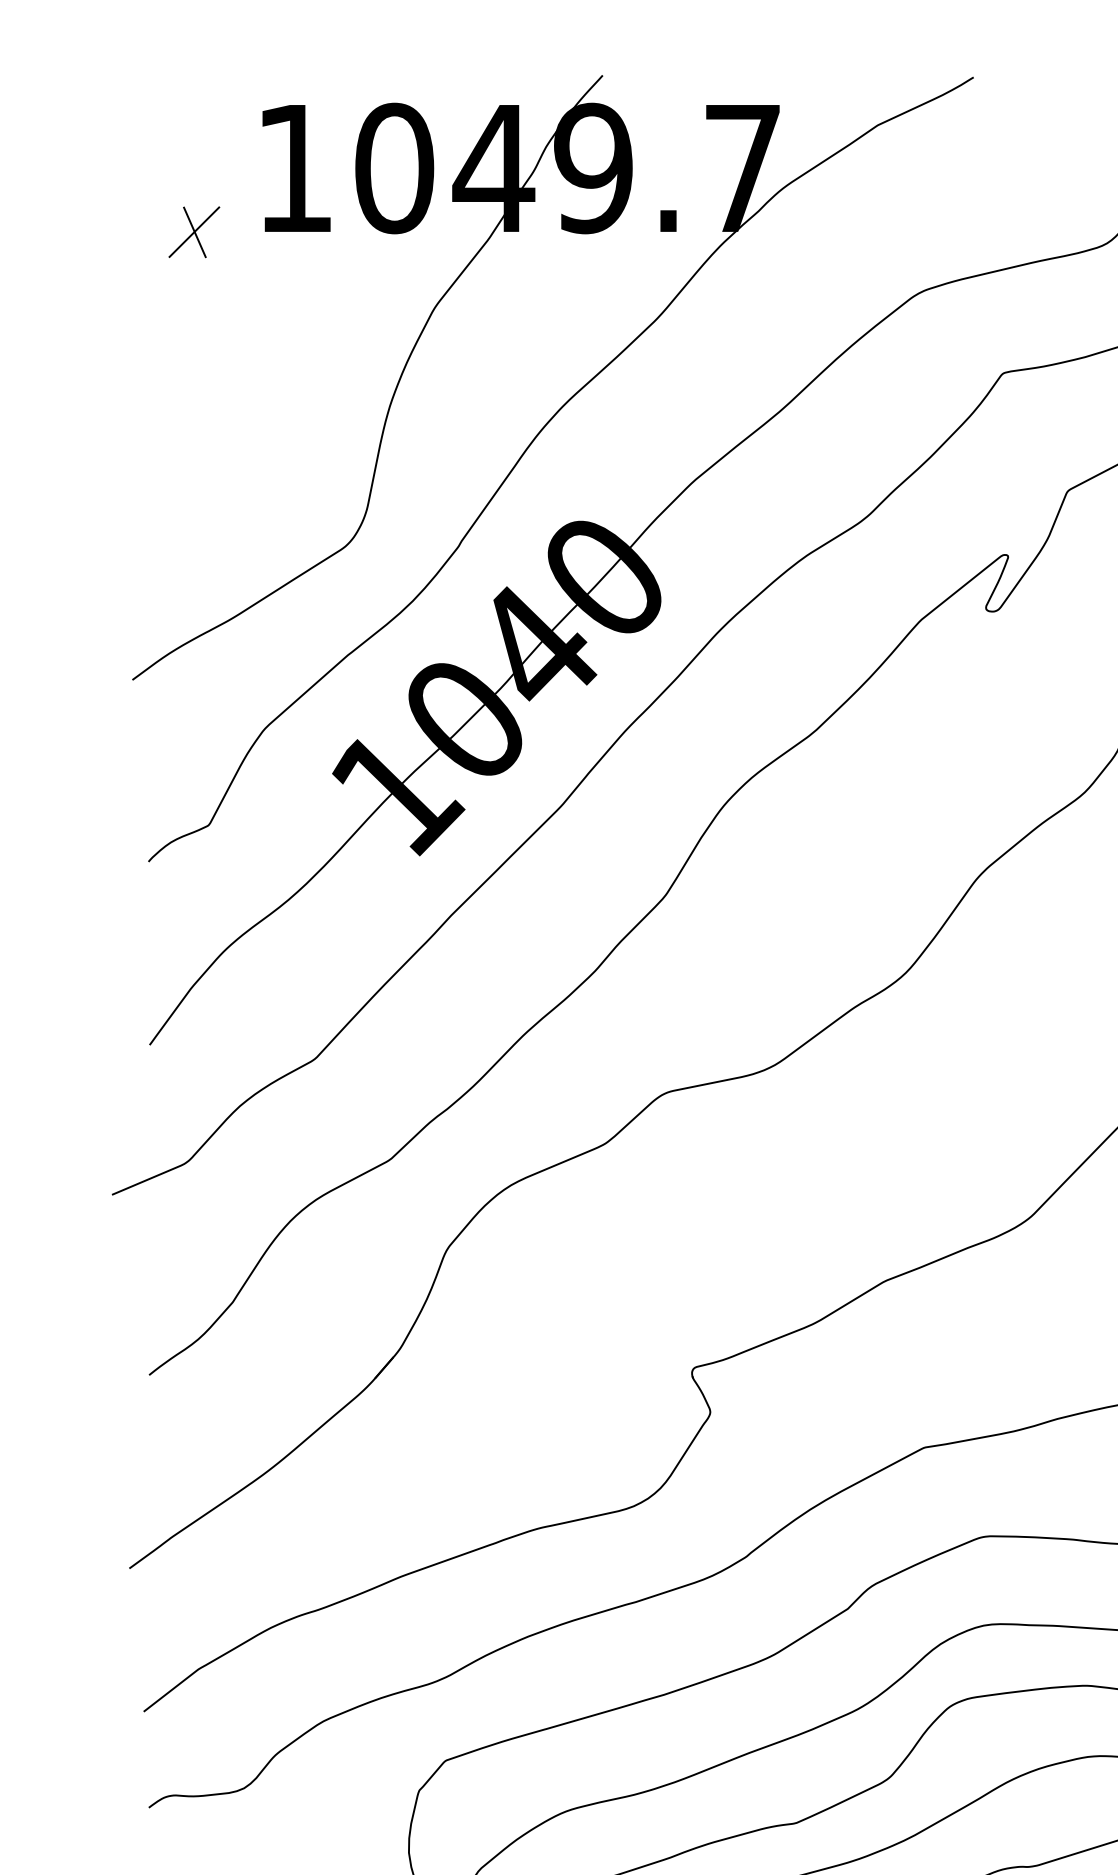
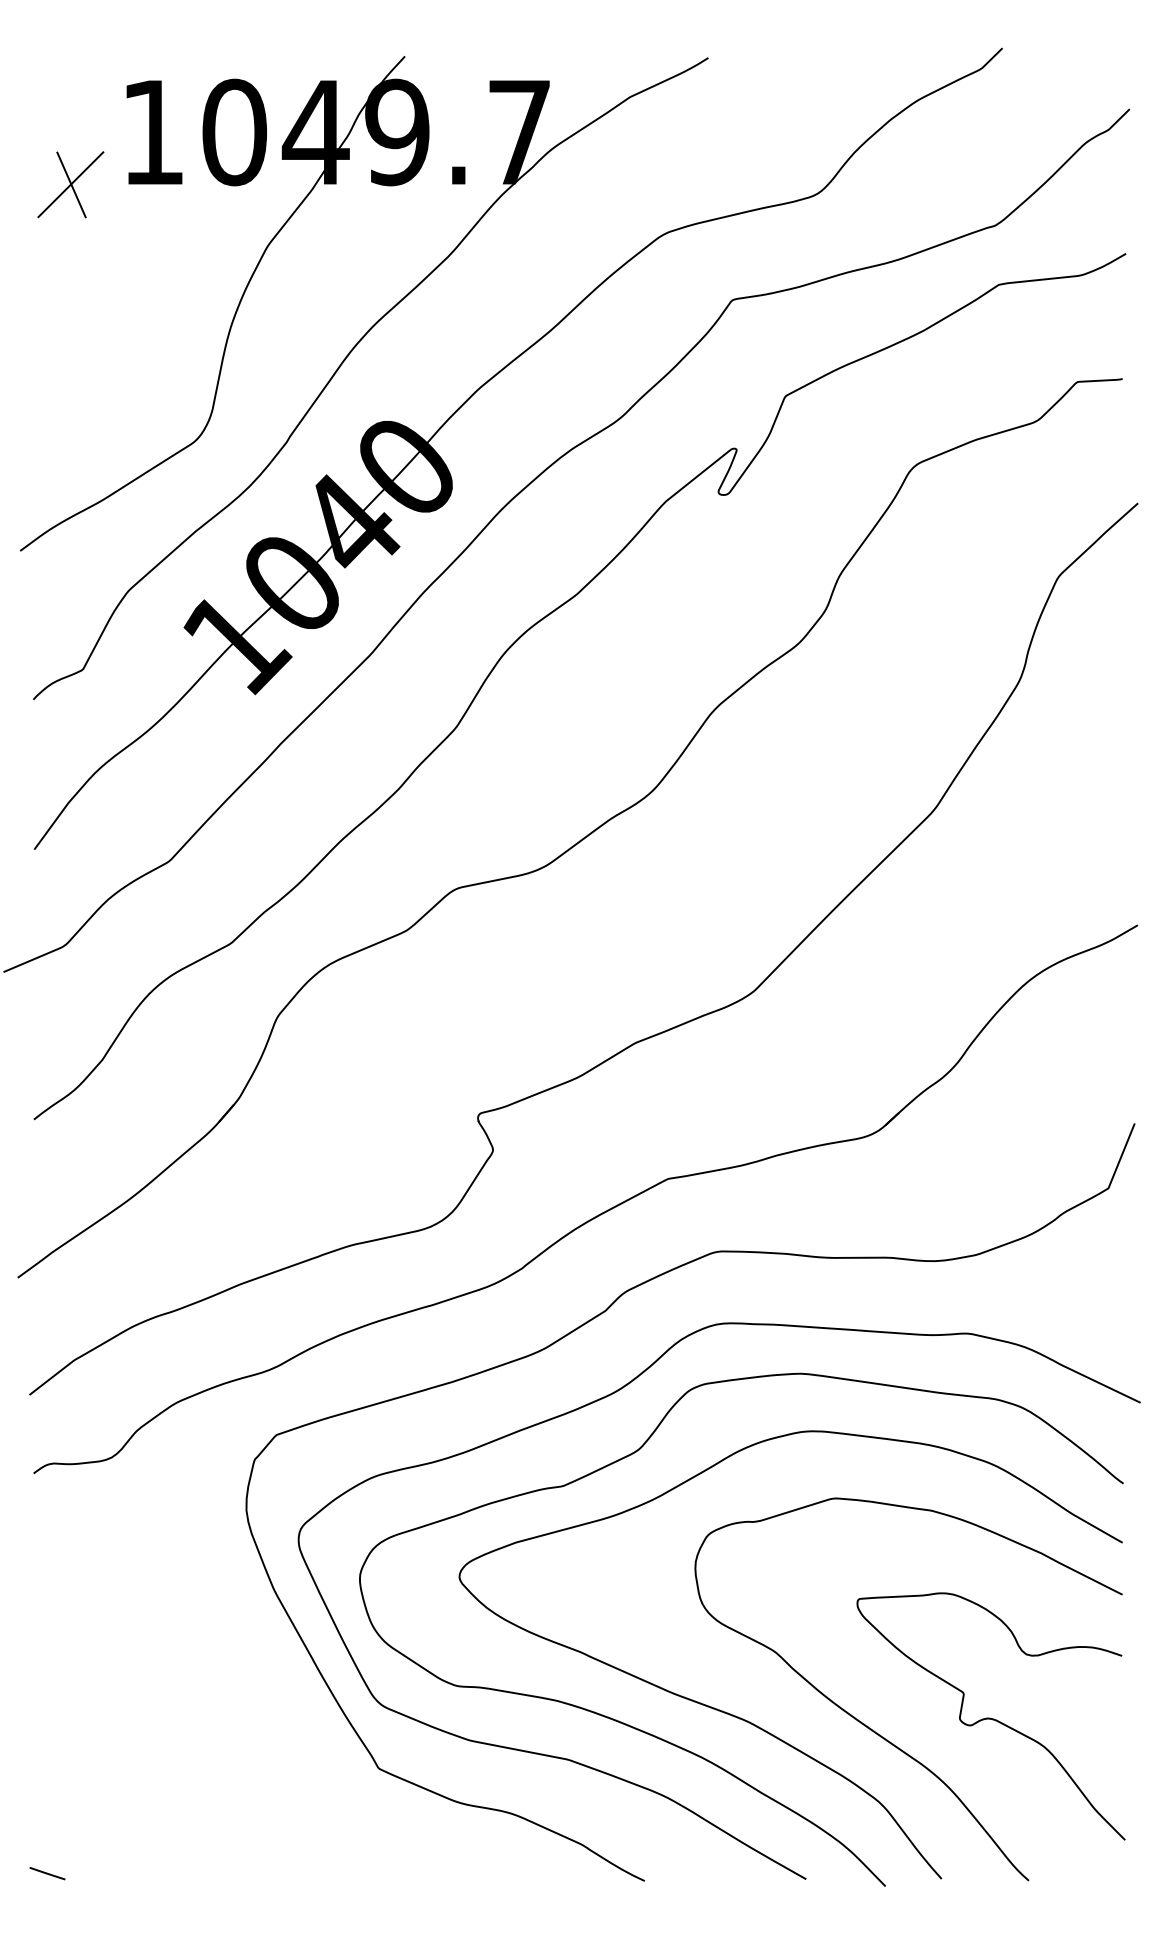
part: (193, 232) -> (70, 184), size x1.6

